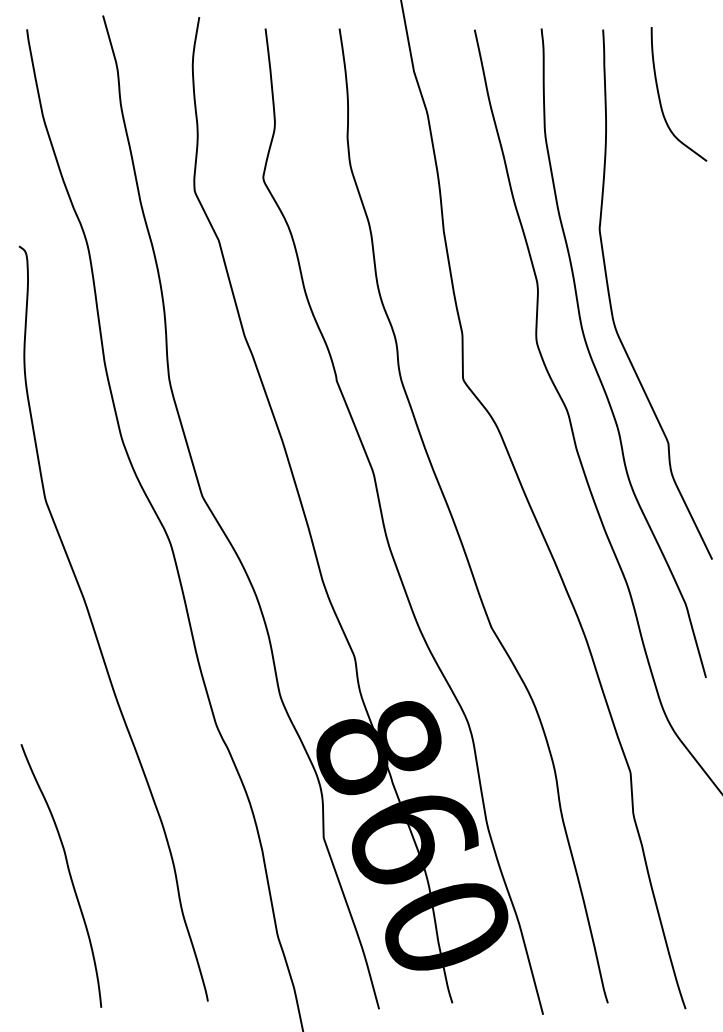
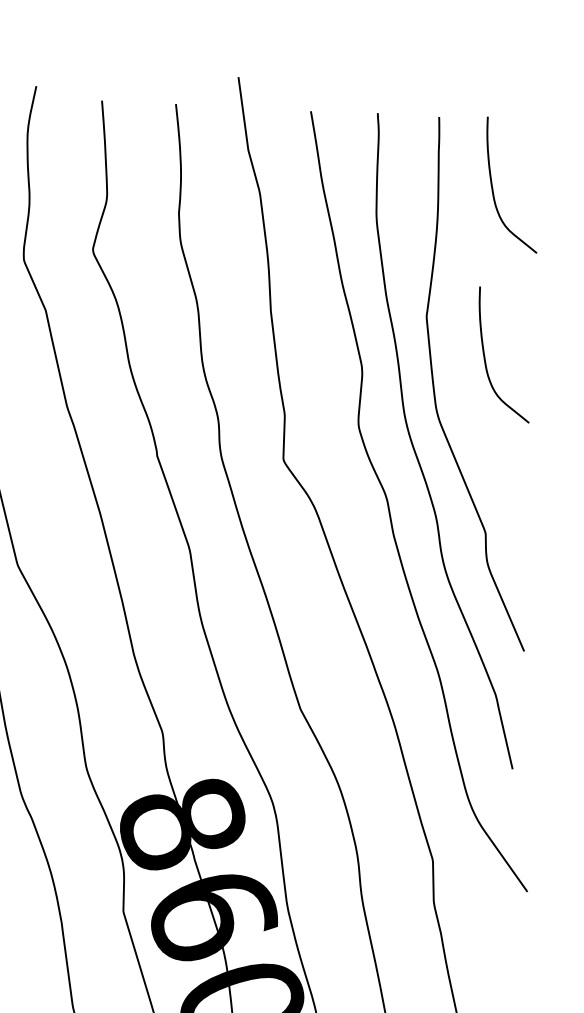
curve: (660, 267) -> (485, 357), added

